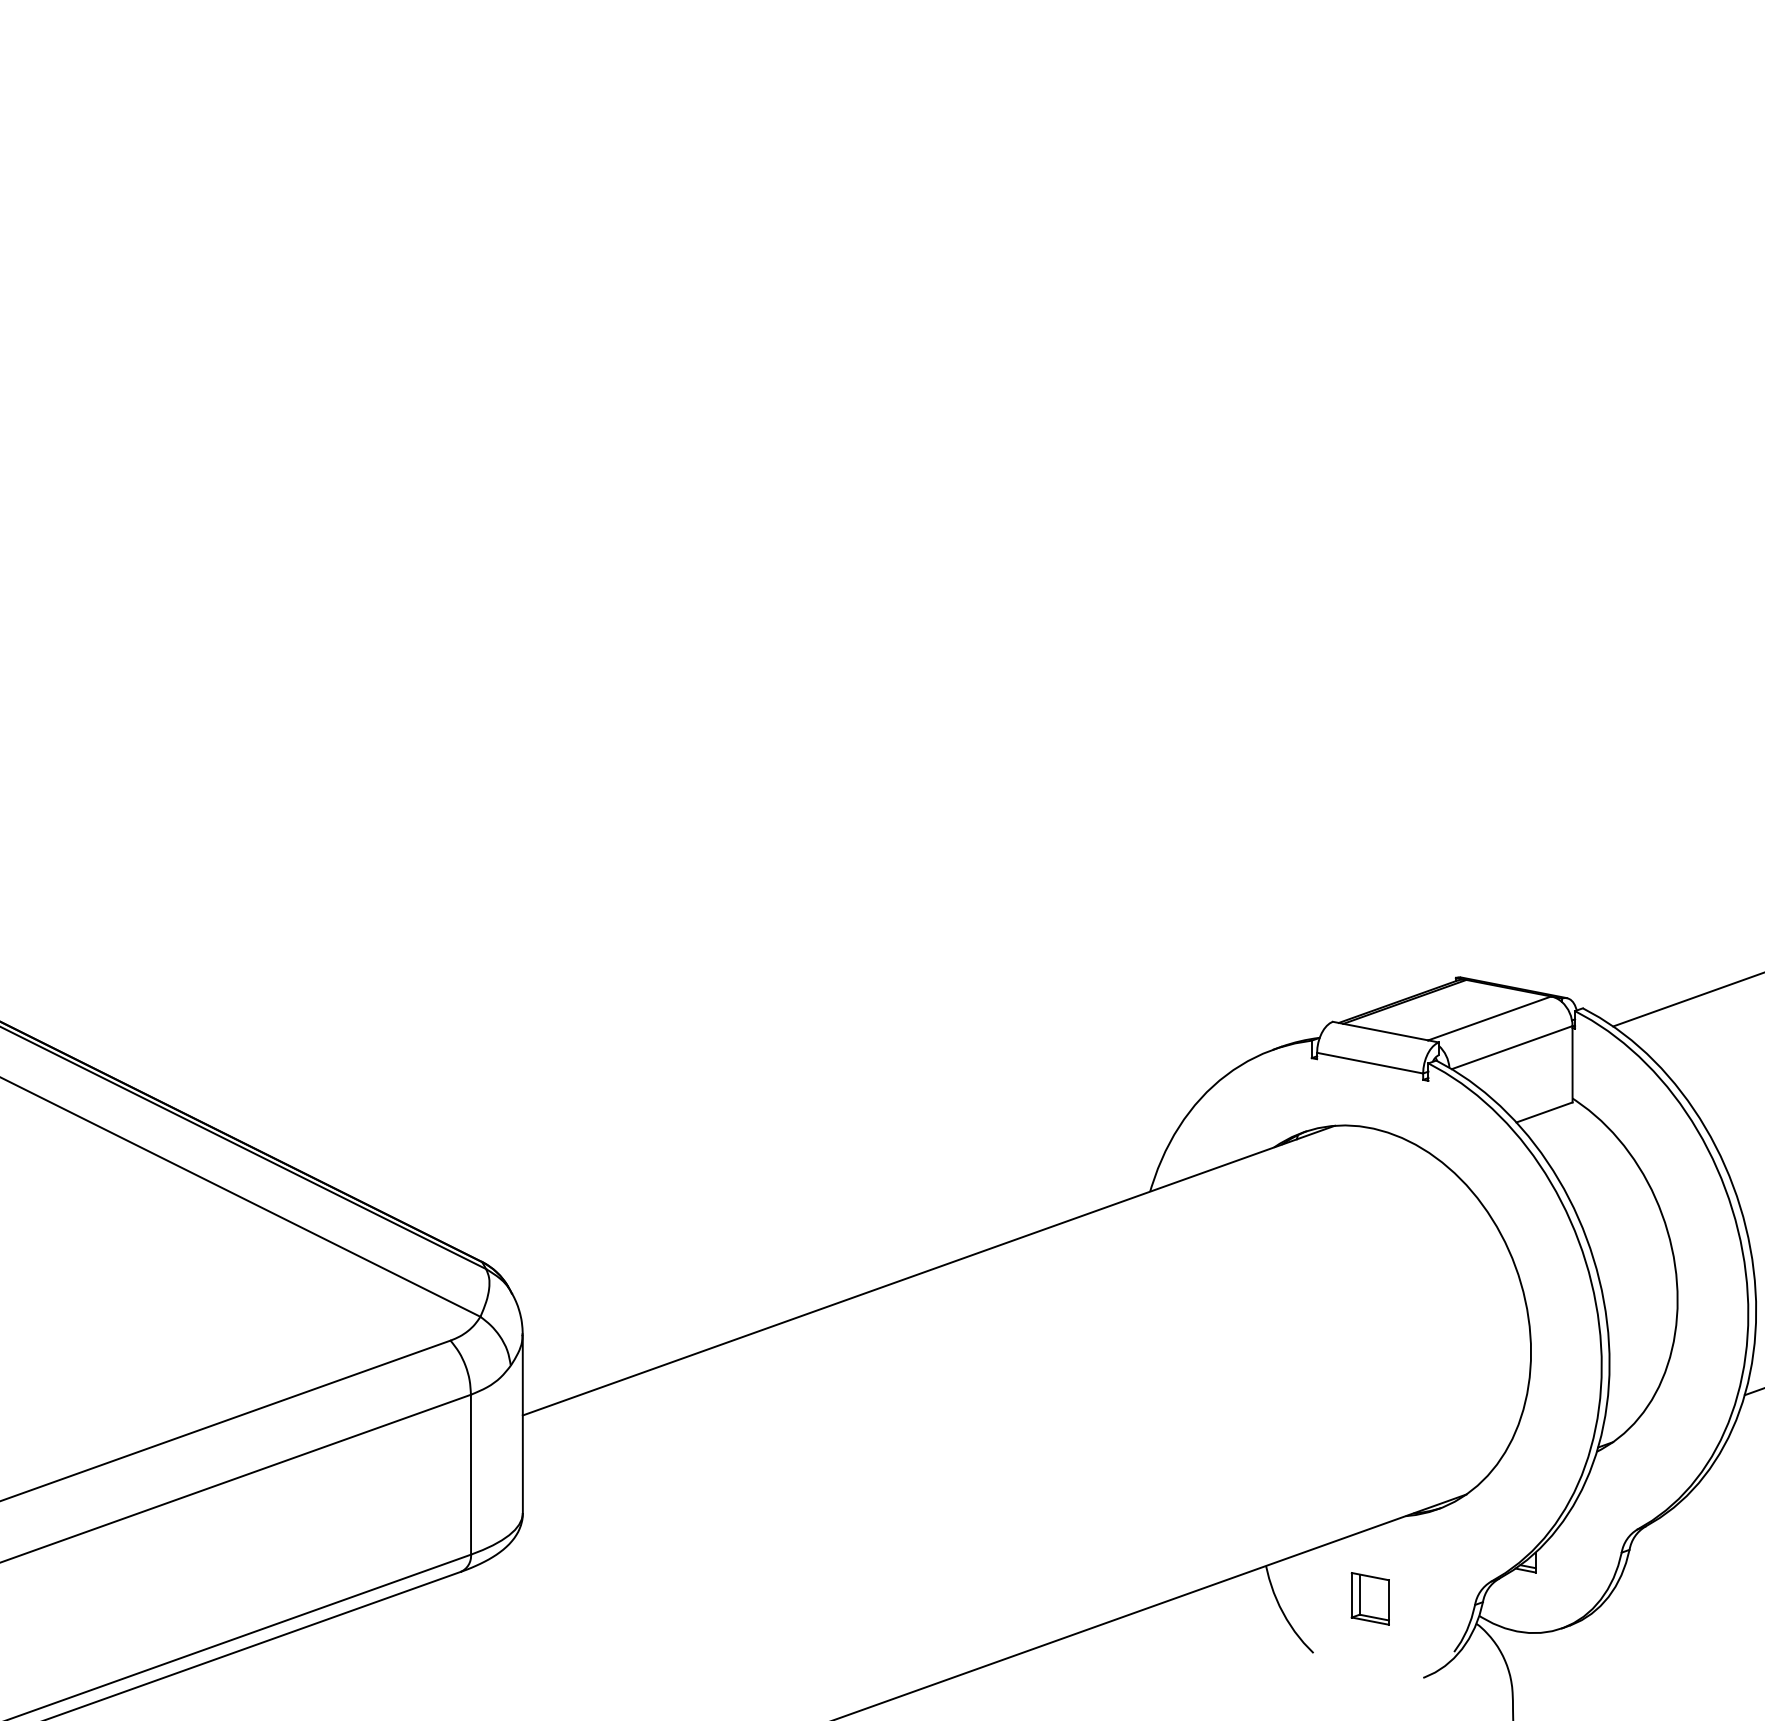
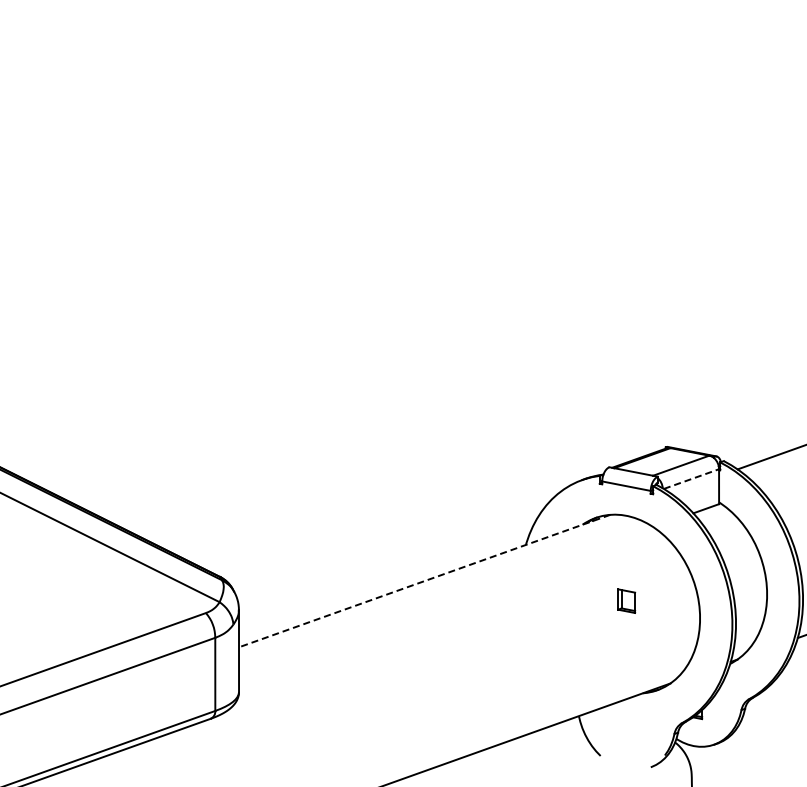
line: (1512, 1046) -> (691, 478), solid -> dashed
line: (928, 1271) -> (424, 581), solid -> dashed
part: (1370, 1597) -> (626, 600), moved

